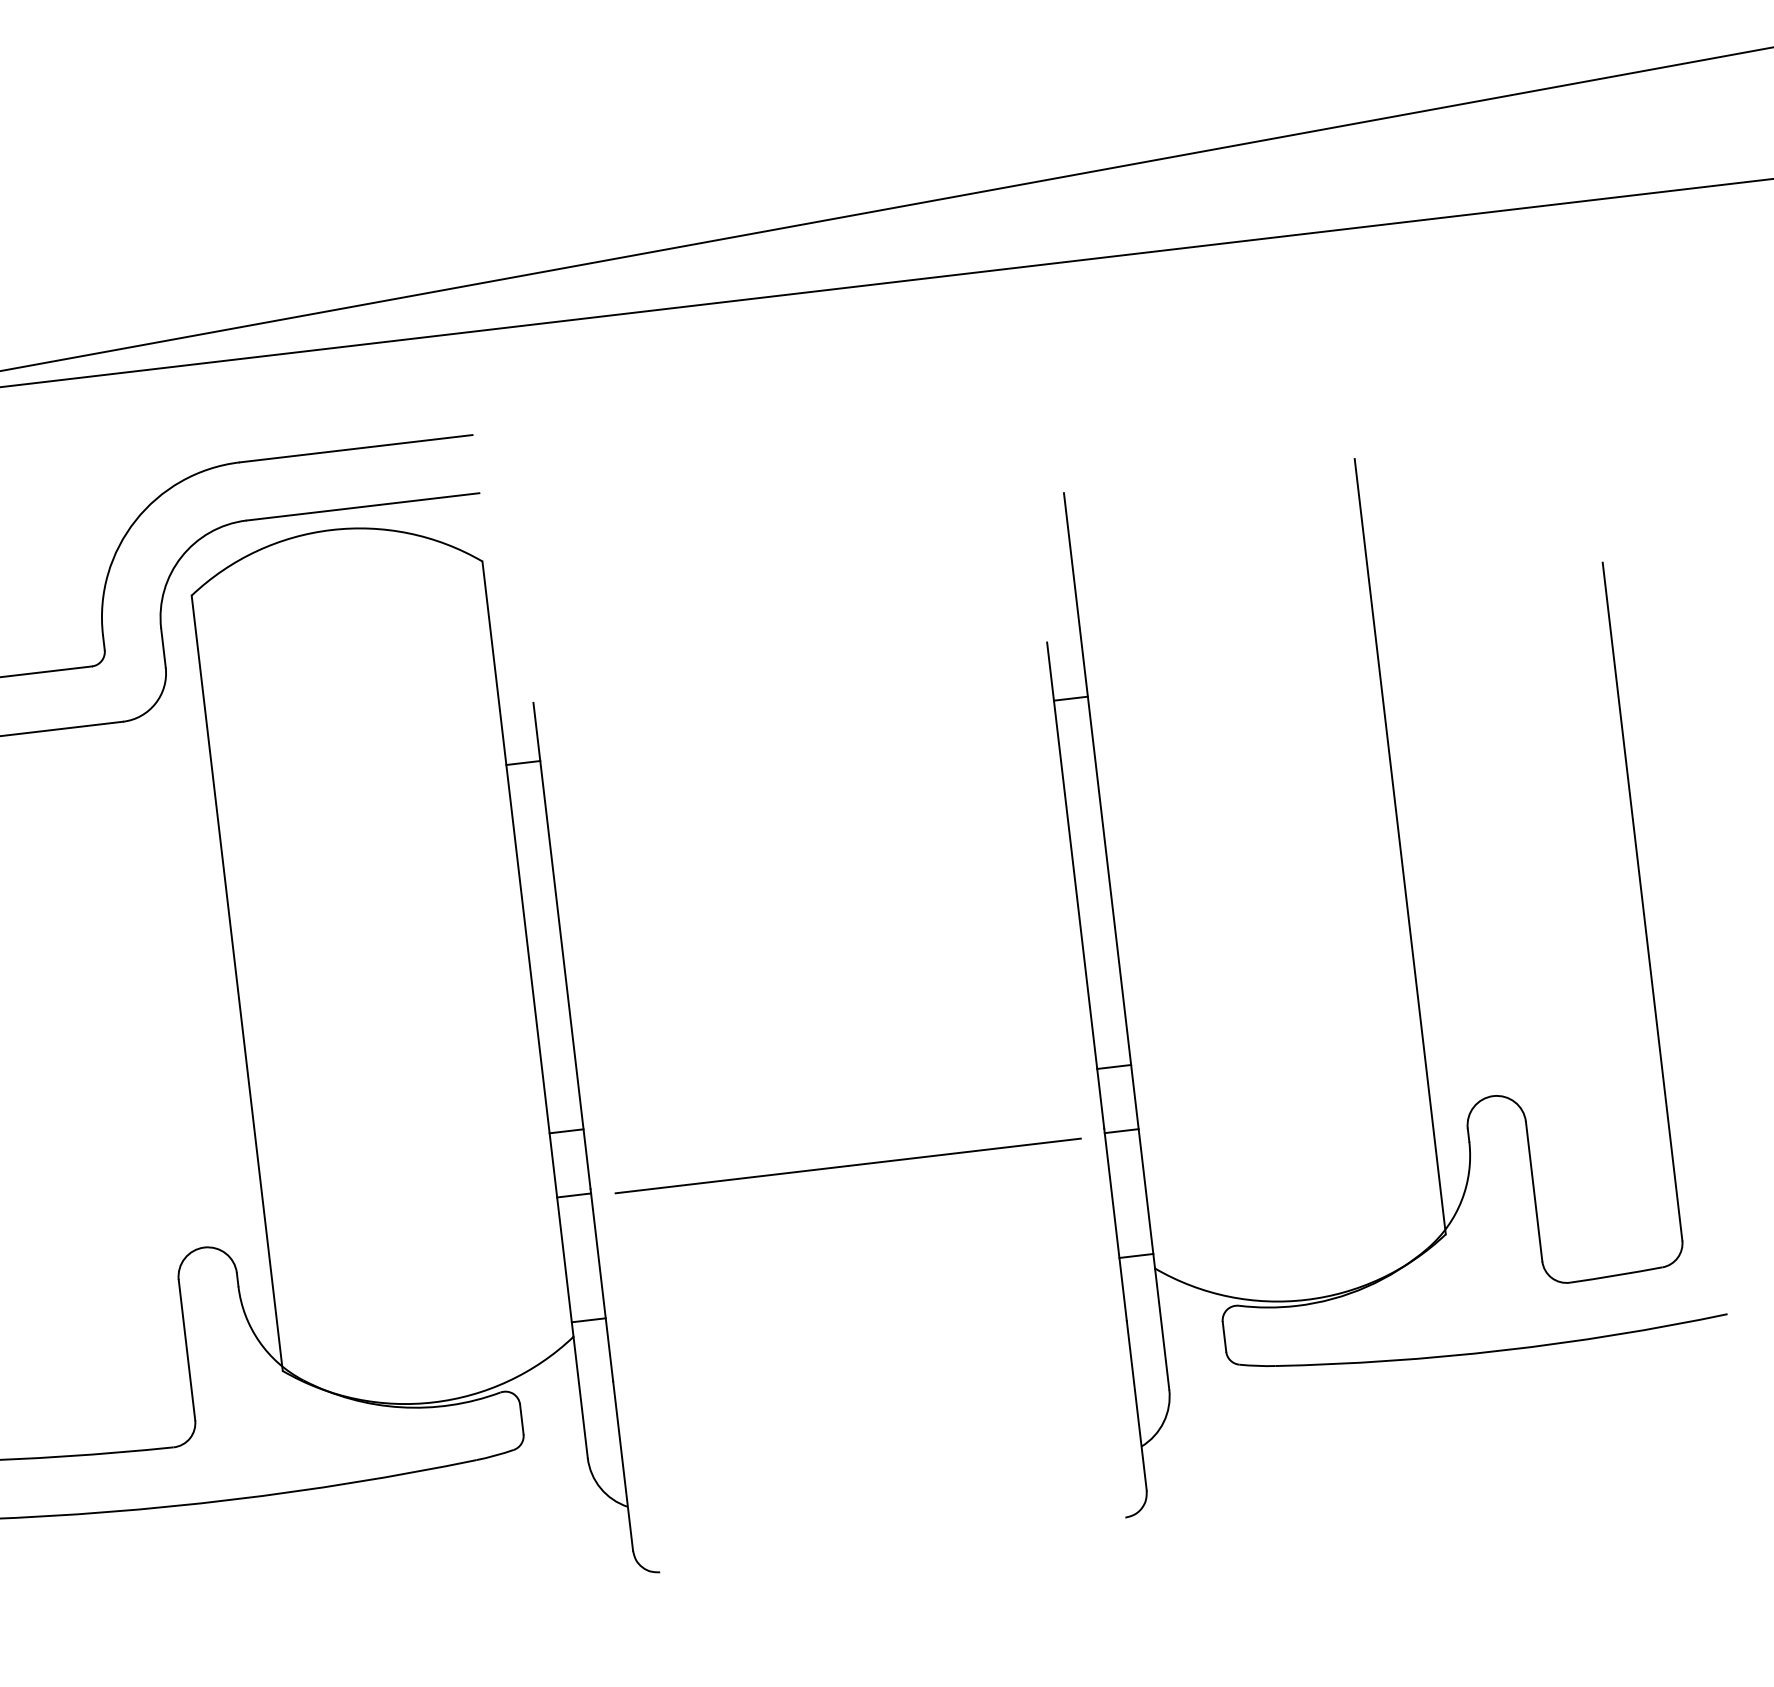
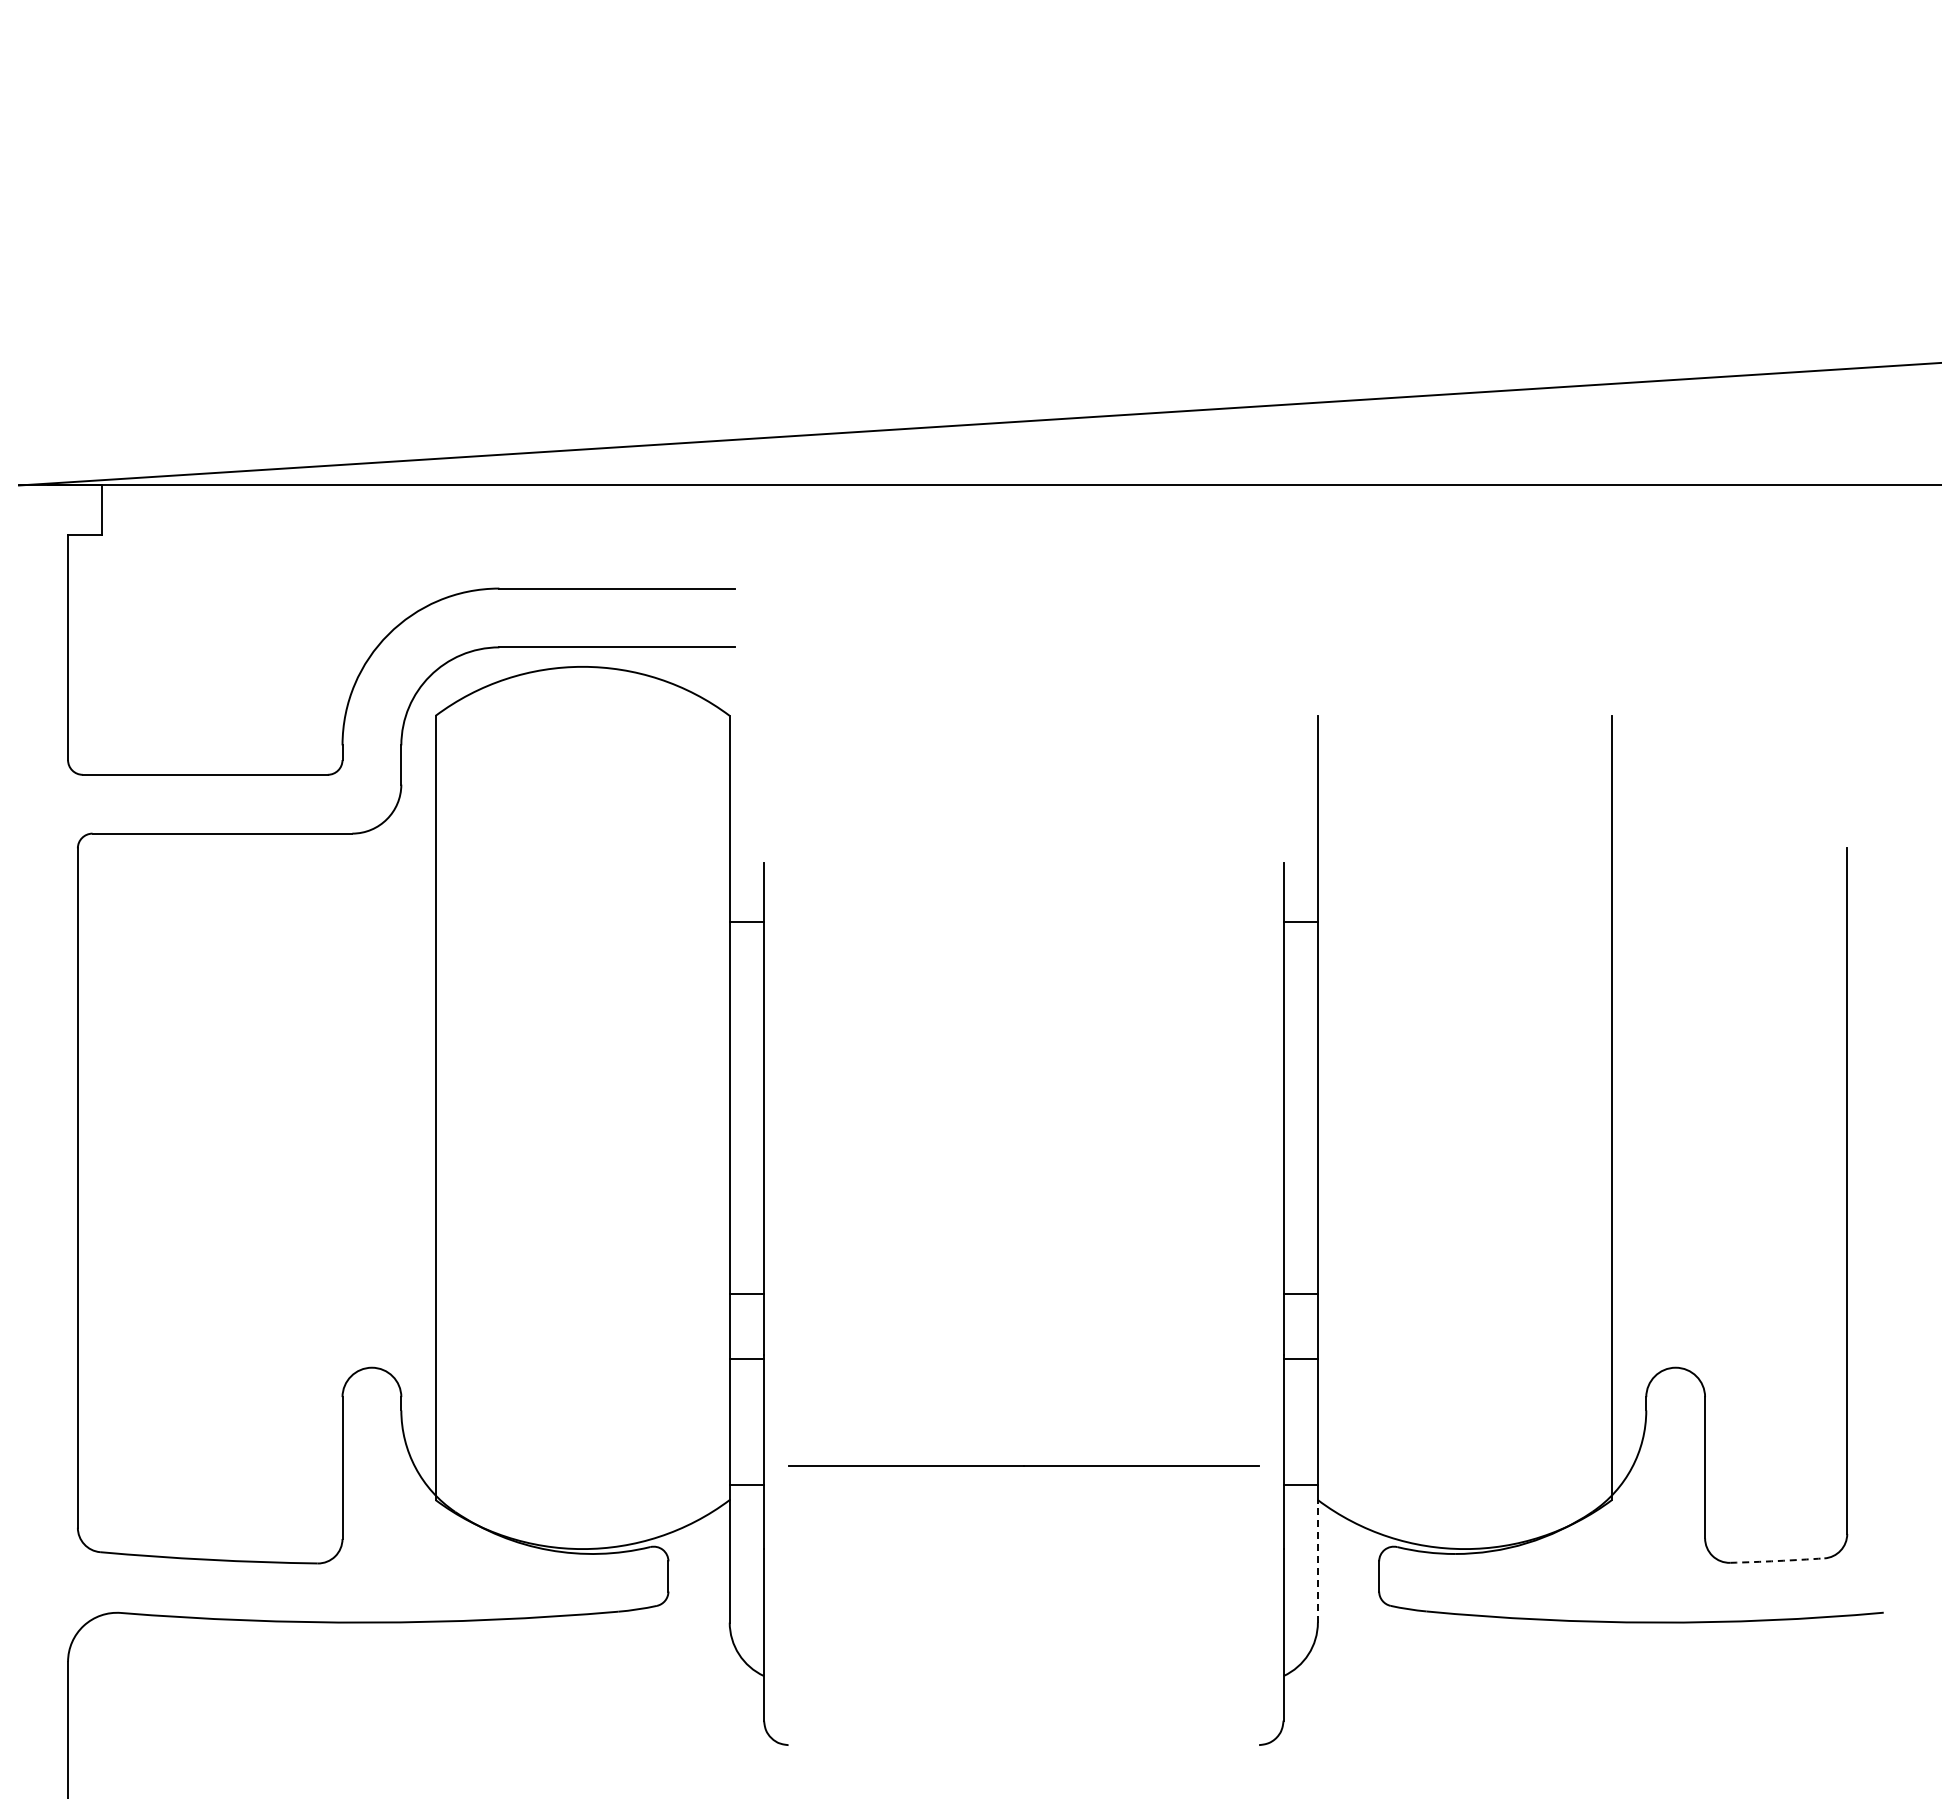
line: (847, 1165) -> (1023, 1465), moved
arc: (1616, 1275) -> (1777, 1561), solid -> dashed
line: (1161, 1328) -> (1317, 1560), solid -> dashed

